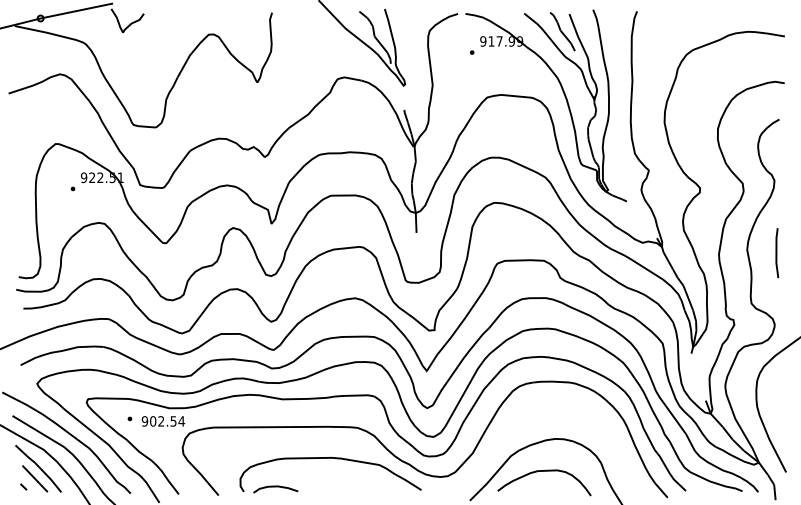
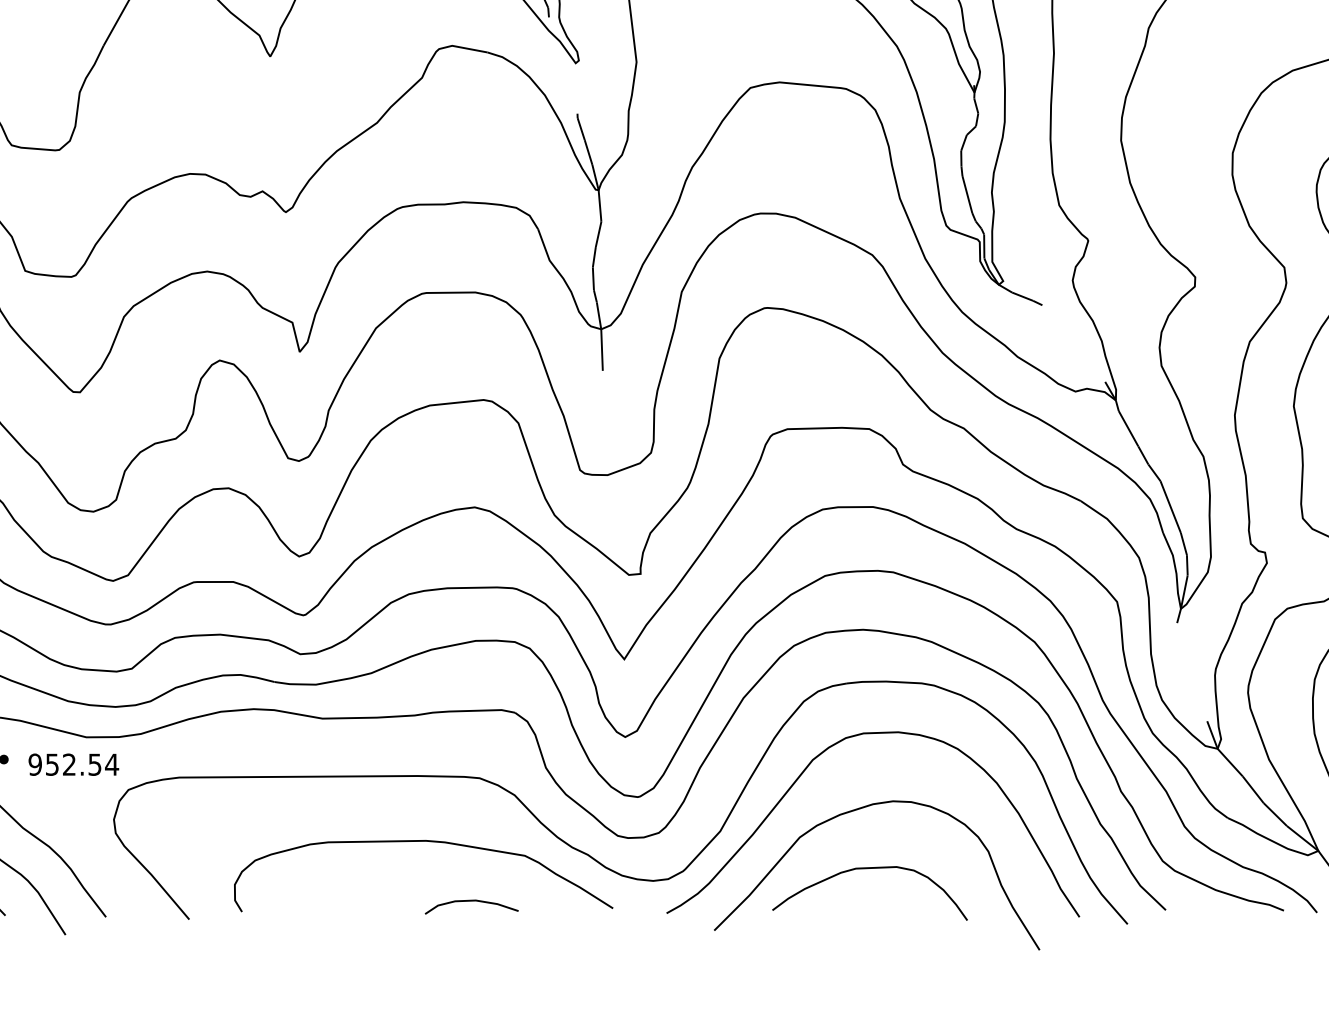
text: (153, 421) -> (53, 764), 902.54 -> 952.54
curve: (513, 425) -> (805, 773), added
curve: (275, 487) -> (471, 902), moved

